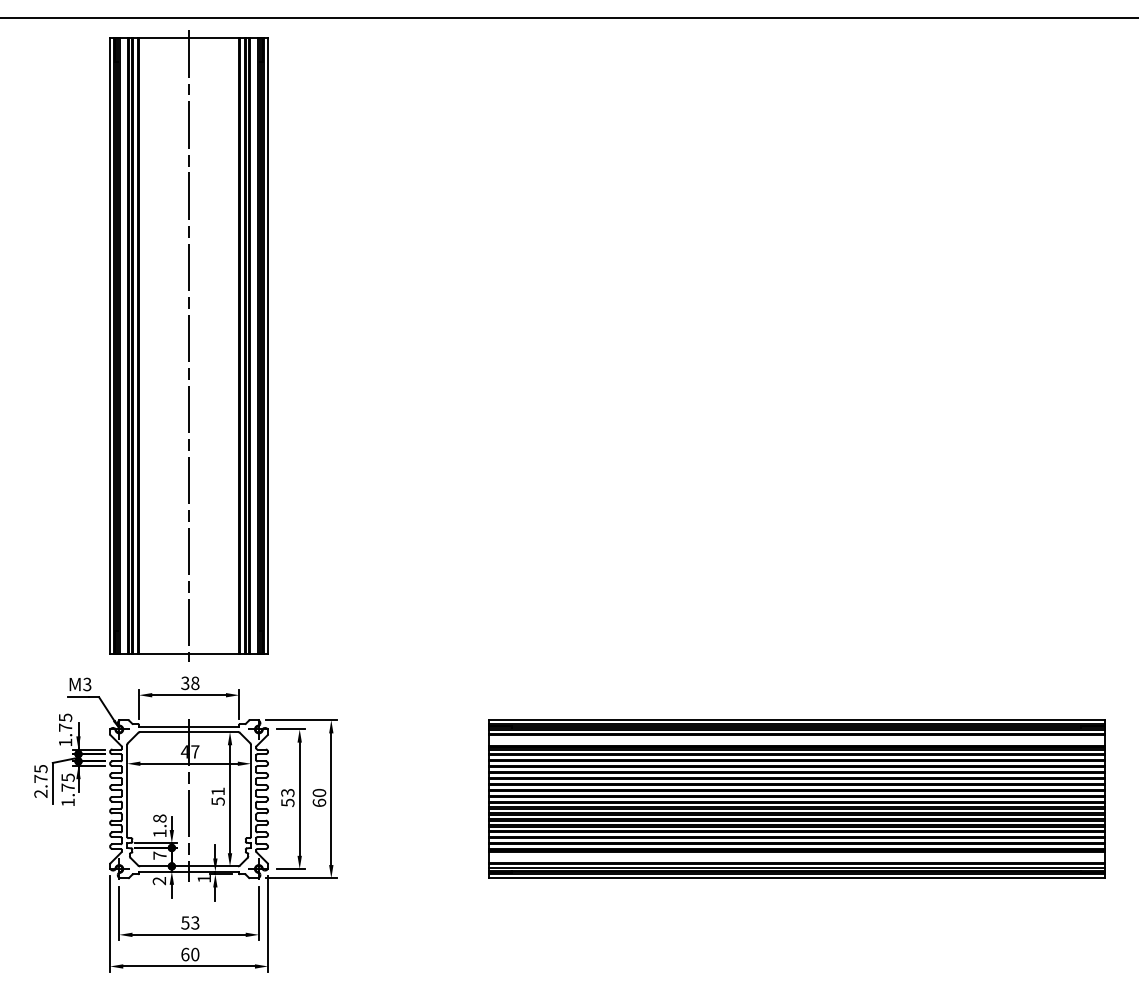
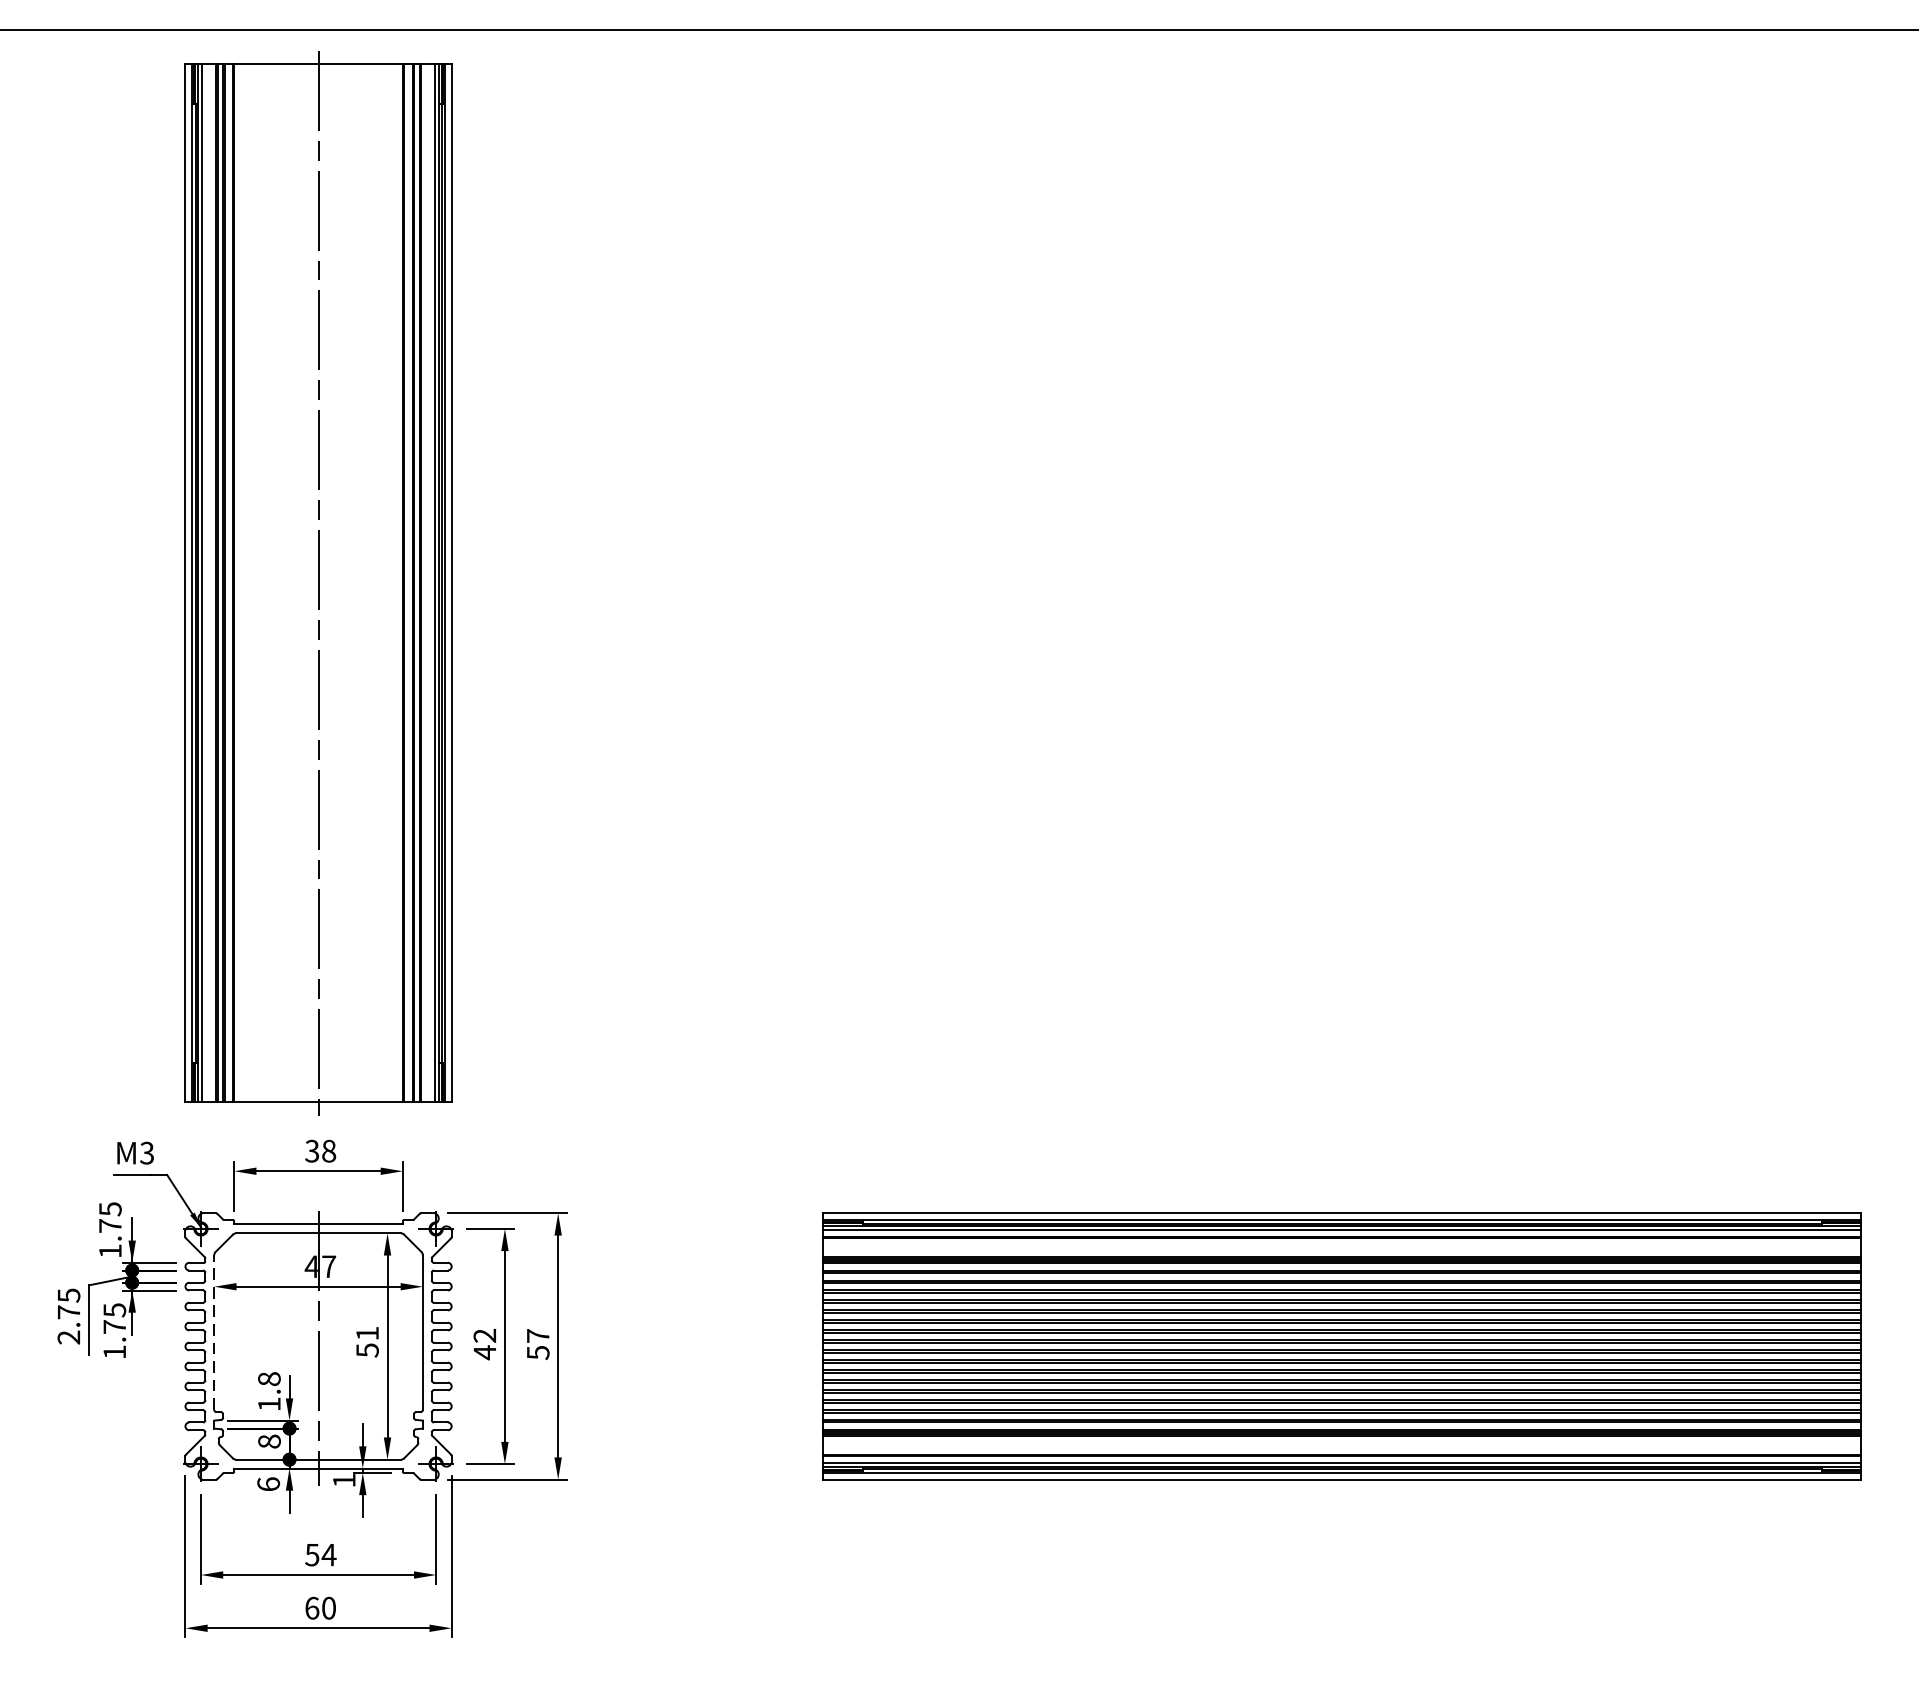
line: (127, 790) -> (214, 1331), solid -> dashed
text: (287, 797) -> (484, 1343), 53 -> 42
text: (319, 797) -> (538, 1343), 60 -> 57
text: (159, 855) -> (268, 1441), 7 -> 8
text: (159, 880) -> (268, 1483), 2 -> 6
text: (194, 922) -> (327, 1554), 53 -> 54

